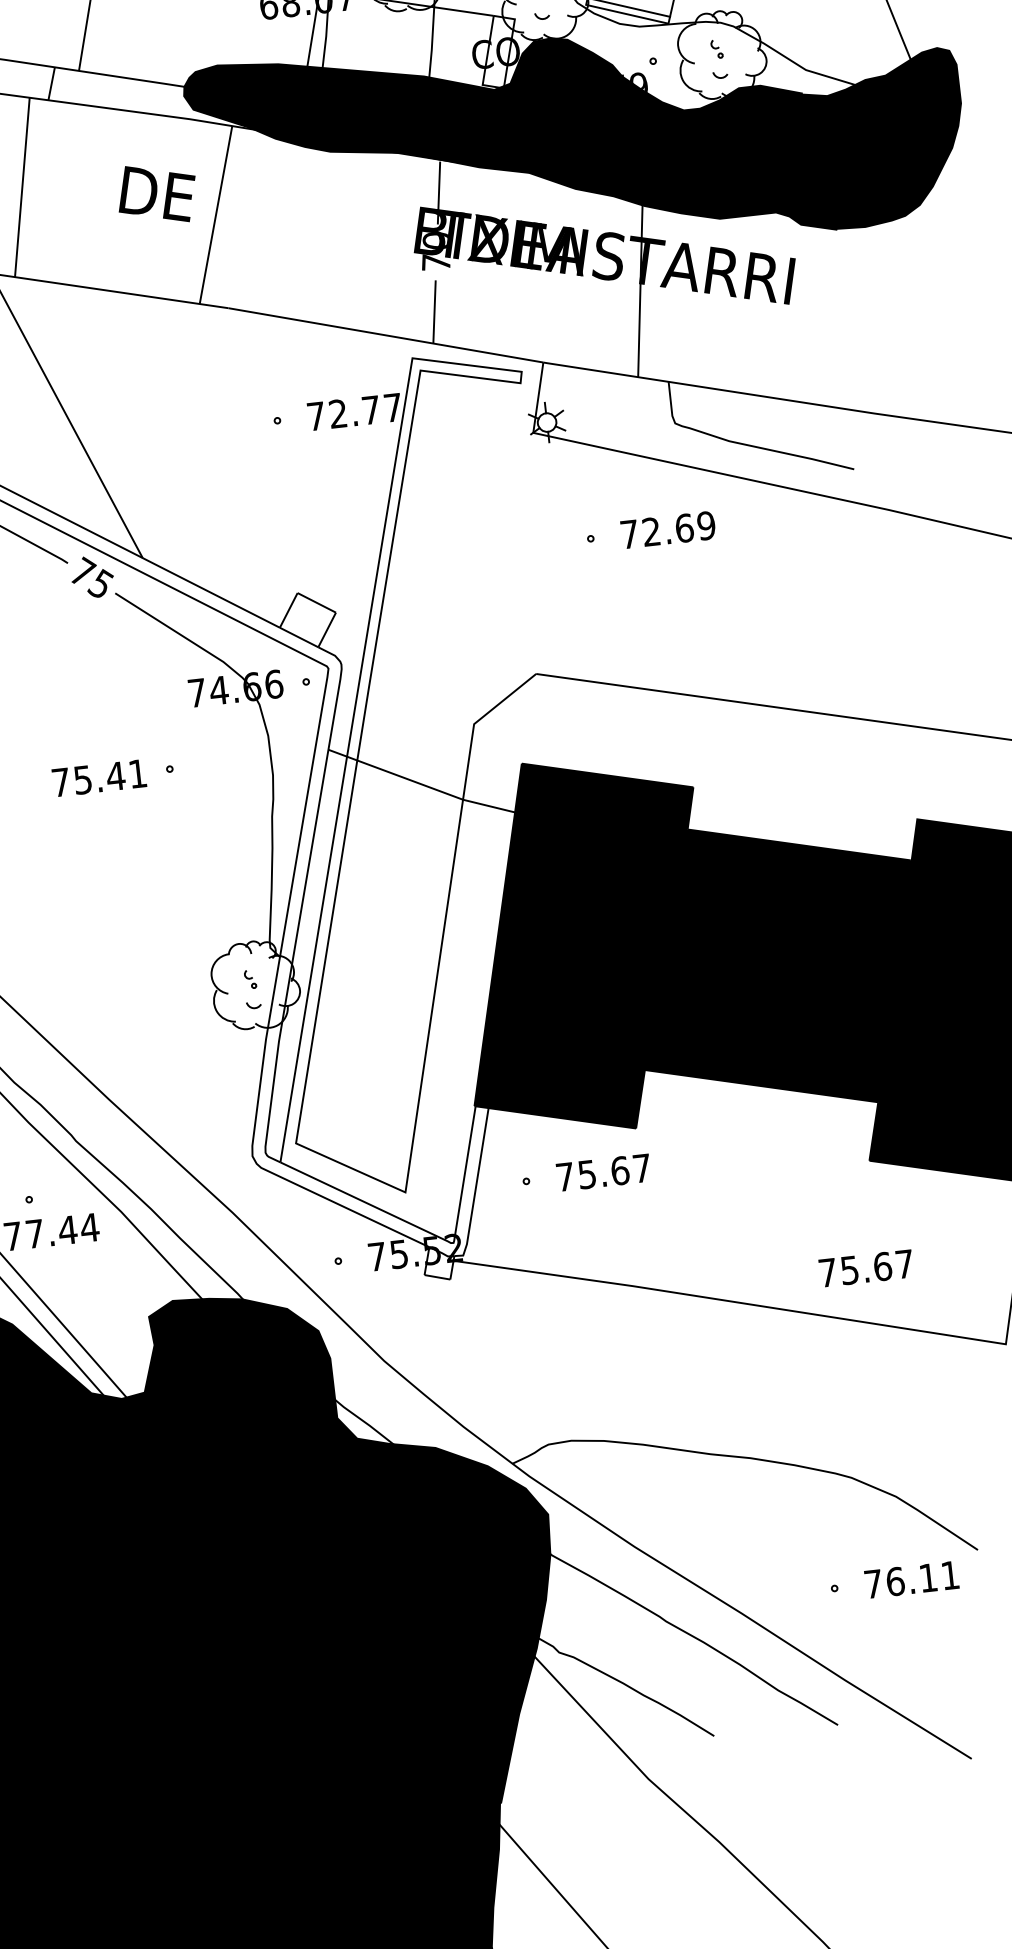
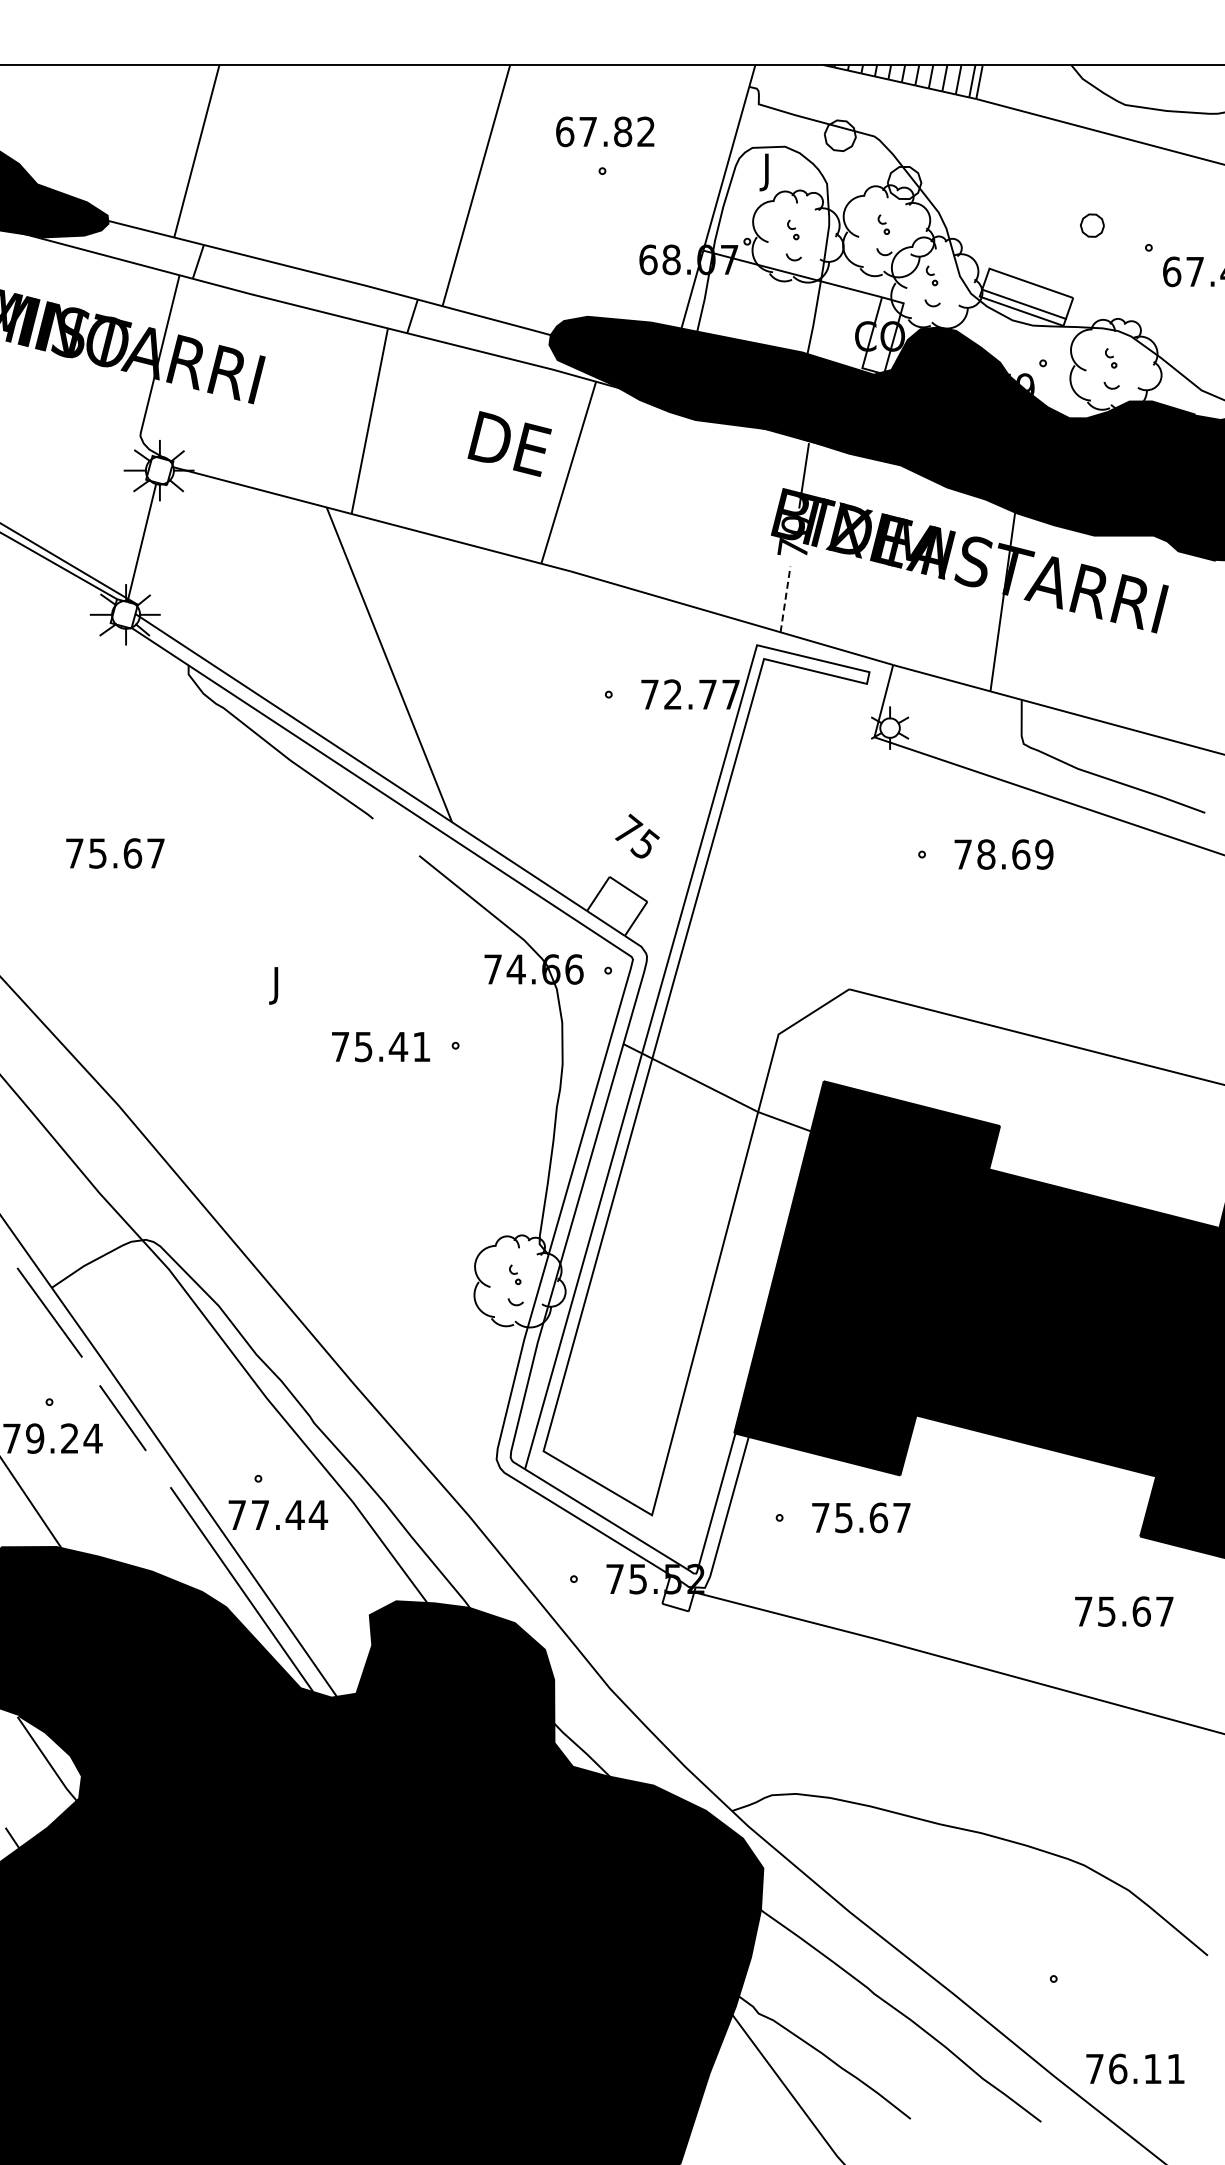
line: (434, 311) -> (785, 598), solid -> dashed
text: (651, 531) -> (986, 854), 72.69 -> 78.69
text: (92, 576) -> (637, 835), moved
text: (866, 1268) -> (1124, 1611), moved
text: (911, 1579) -> (1135, 2068), moved

